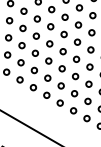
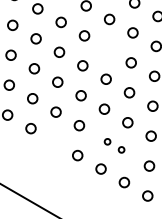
circle: (77, 41) -> (107, 48), removed
circle: (46, 94) -> (53, 140), removed
part: (81, 97) -> (114, 145), size x0.6

